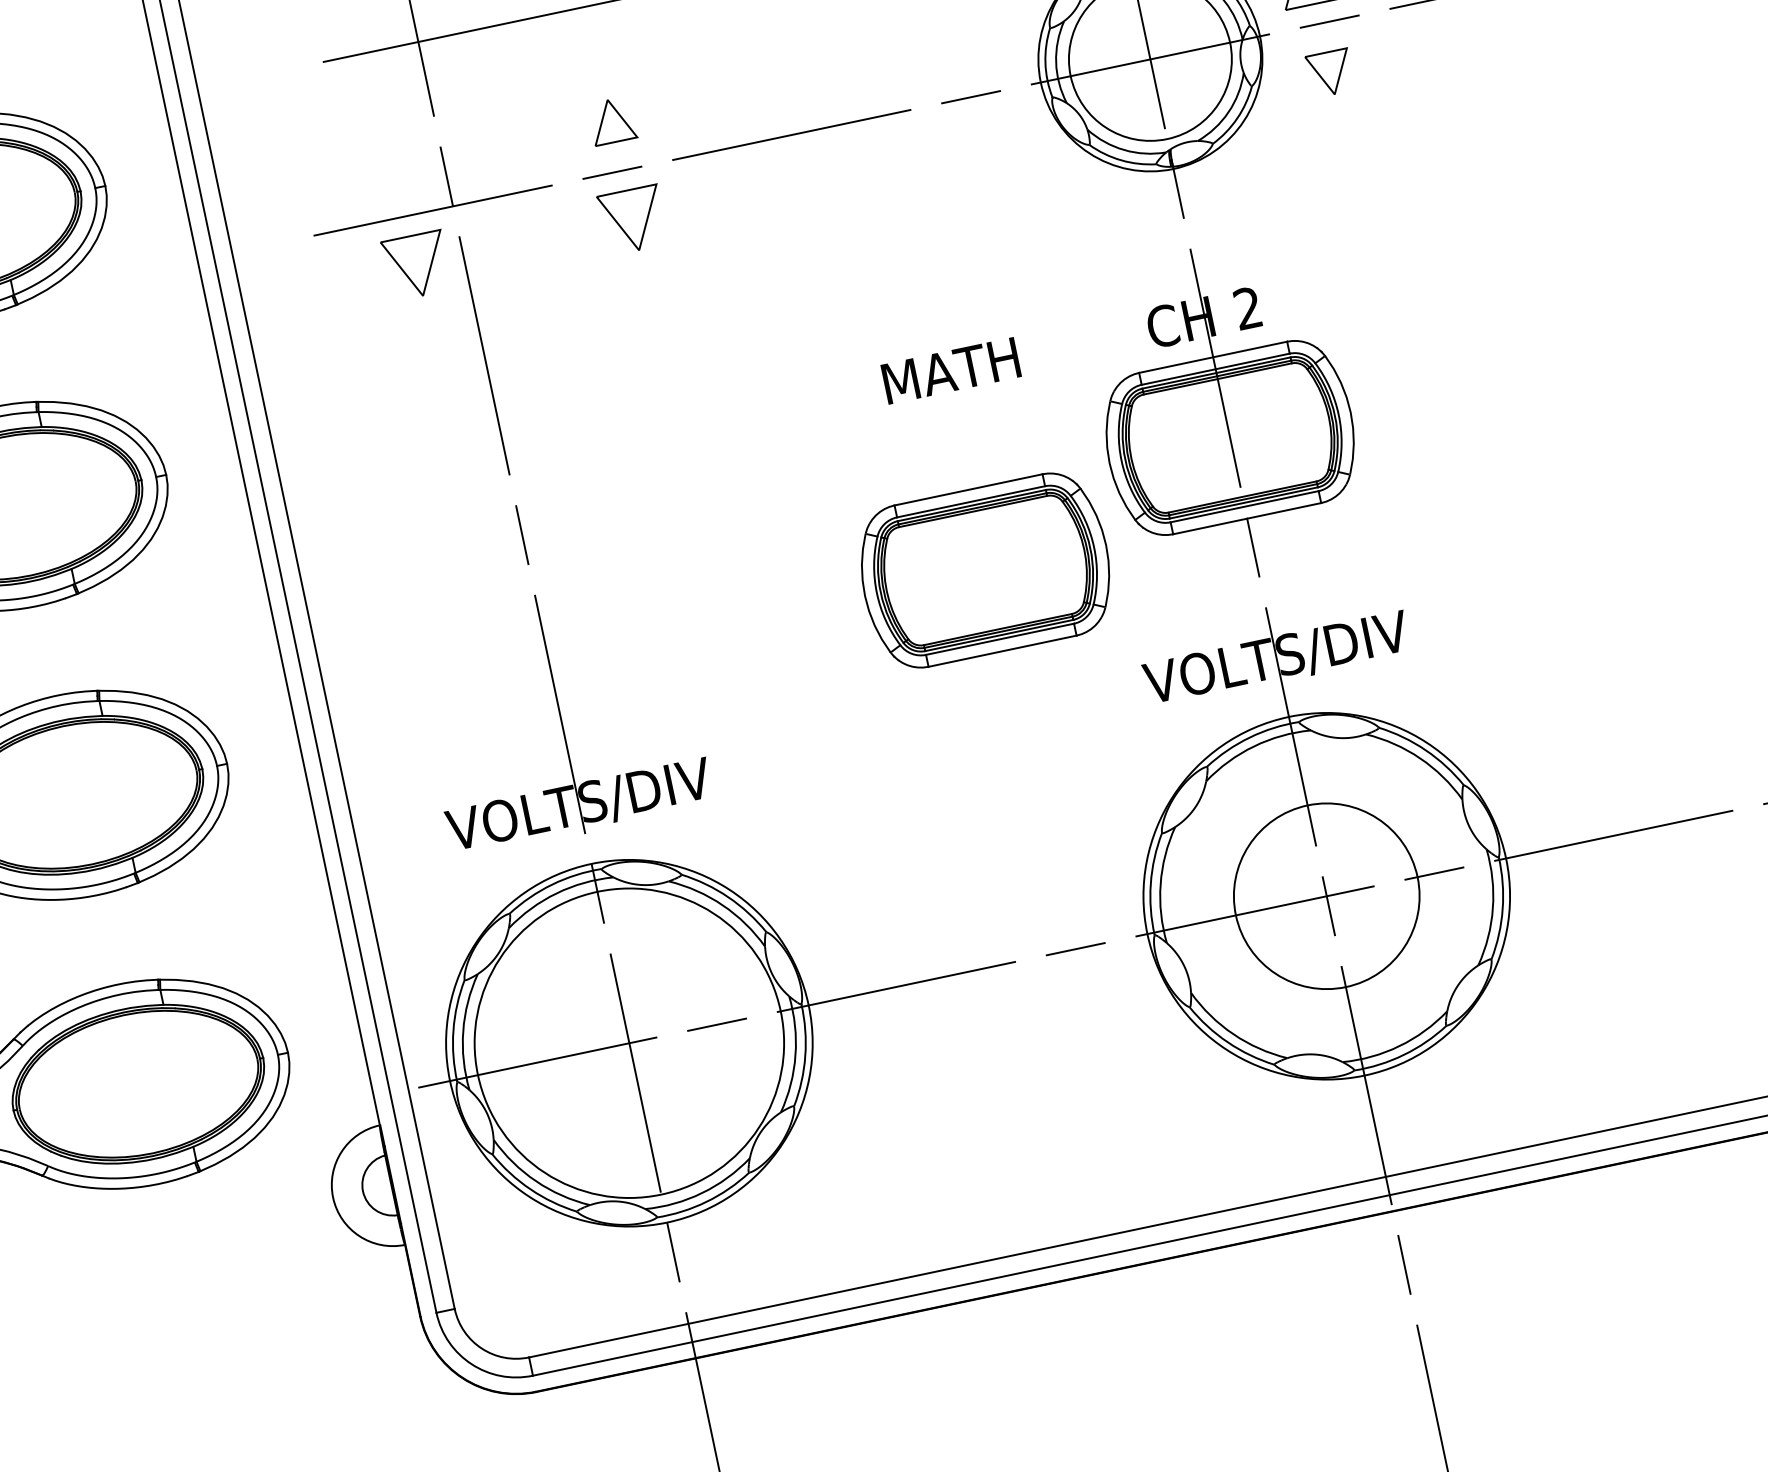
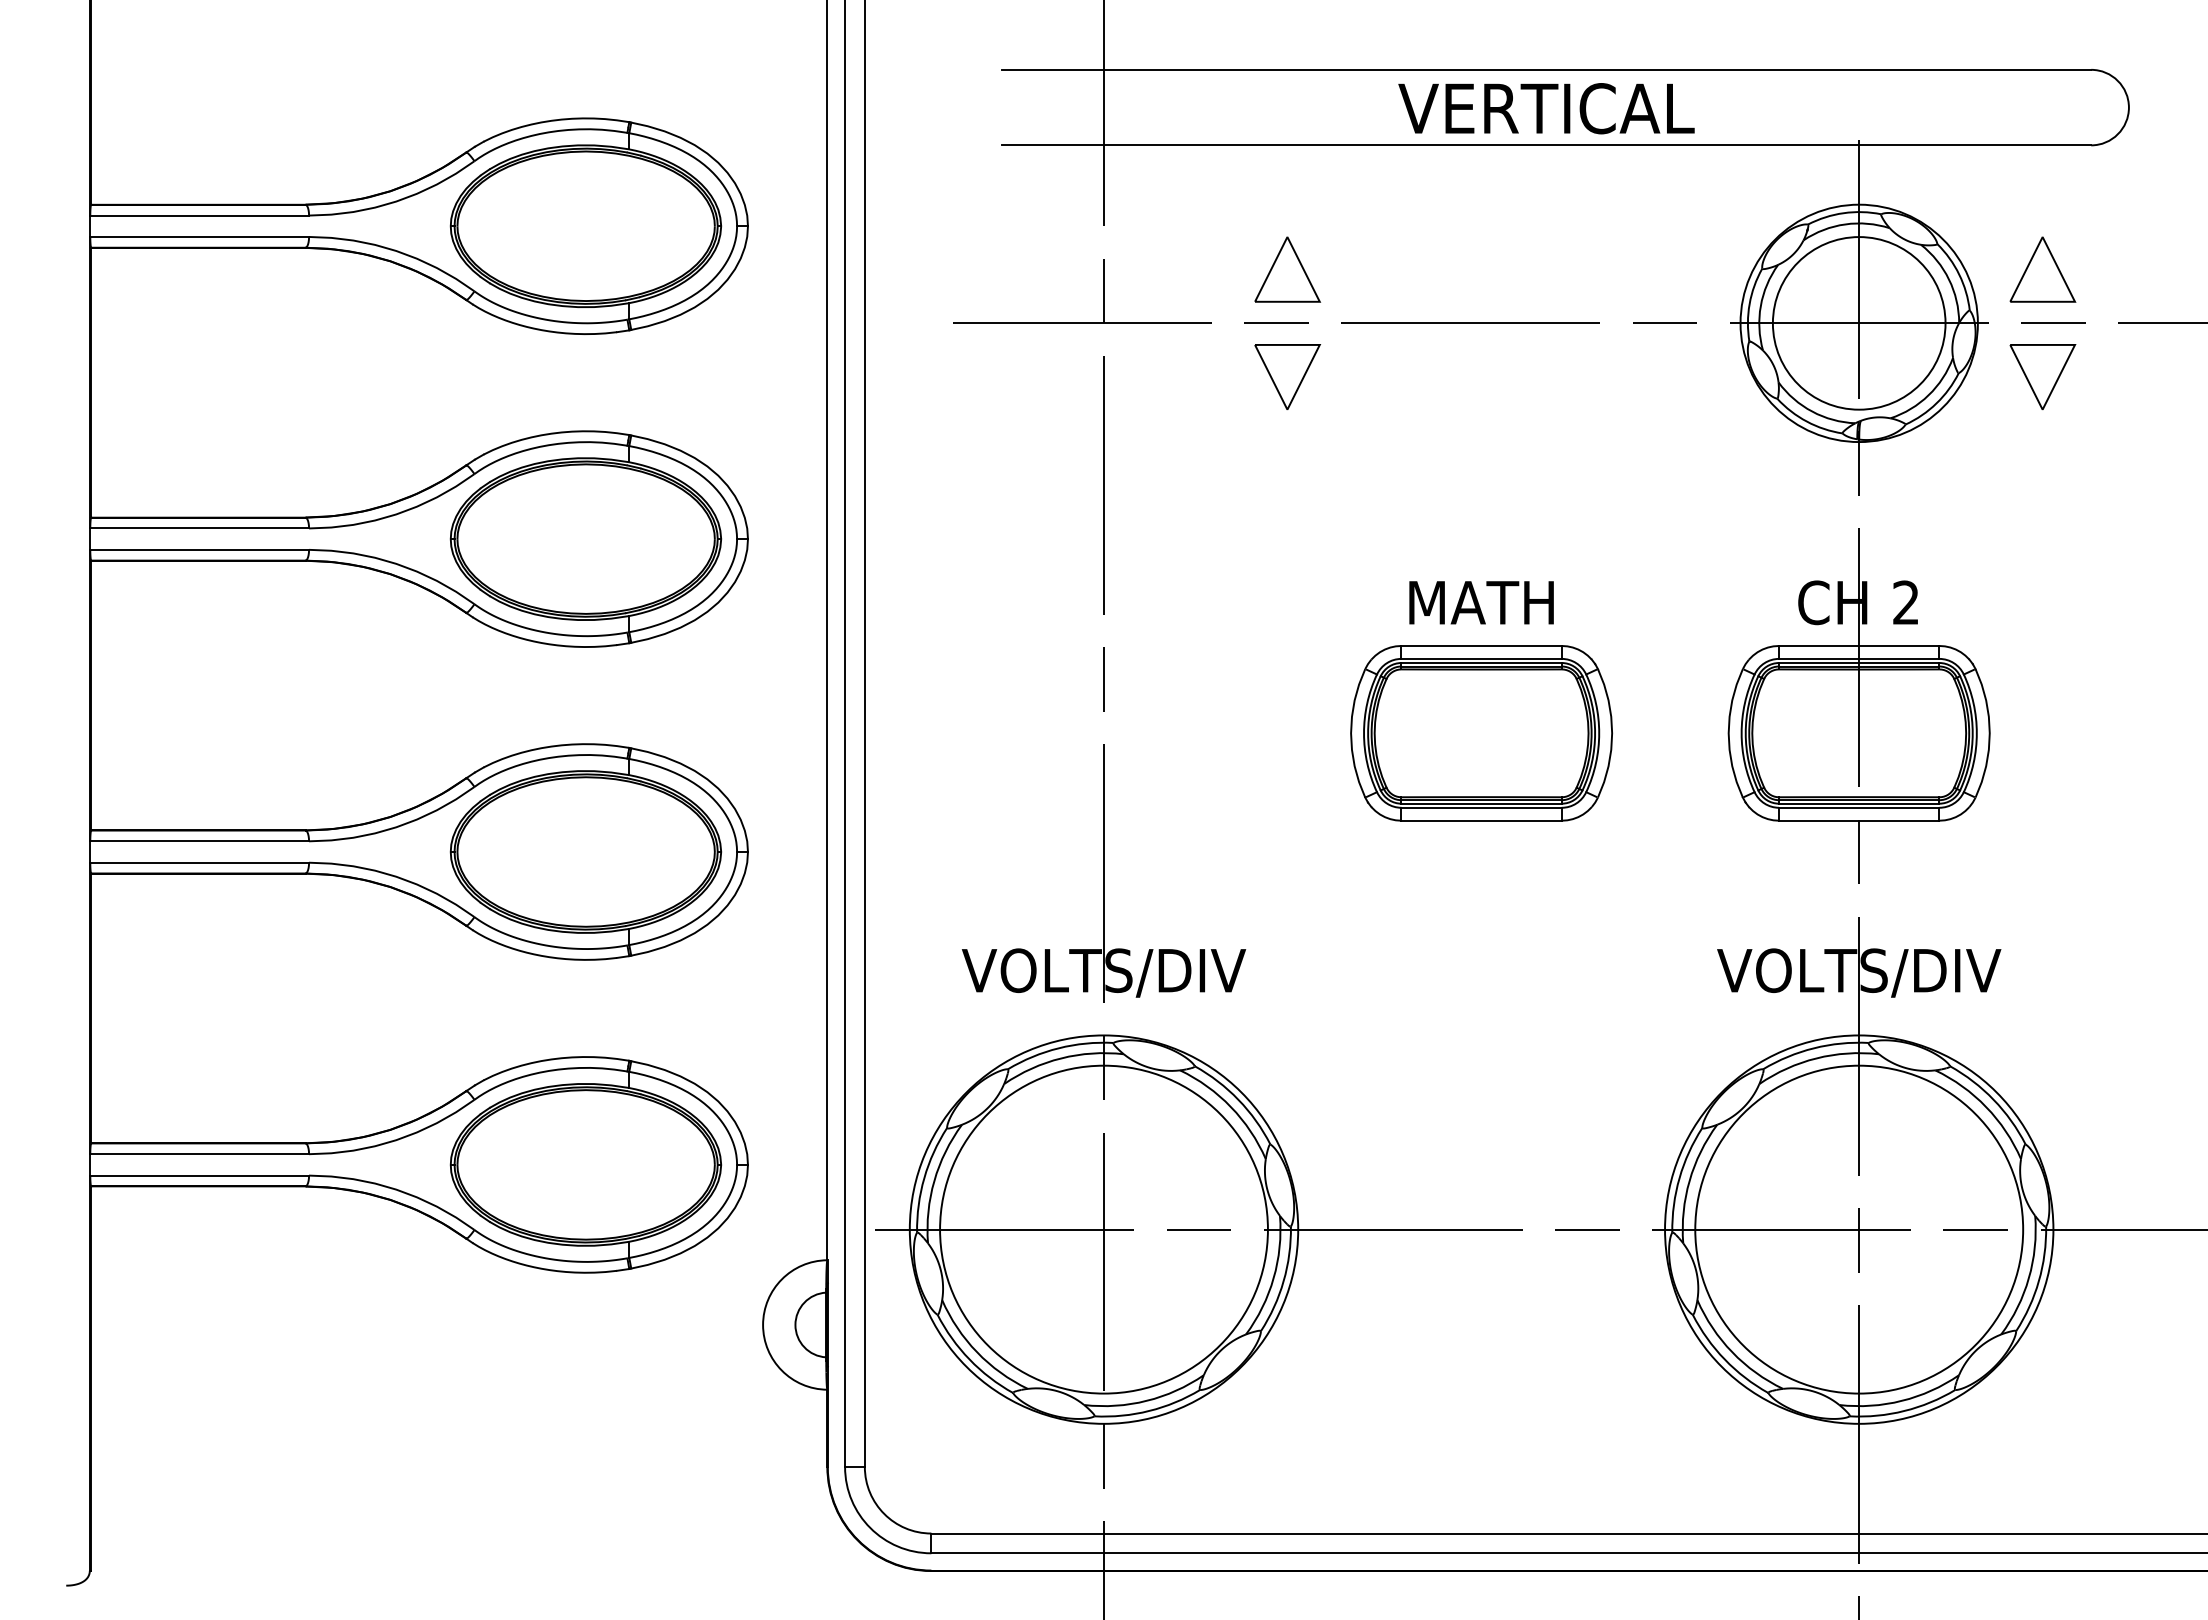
part: (1330, 73) -> (2042, 377), size x1.43
part: (611, 120) -> (1287, 269), size x1.43
part: (416, 266) -> (1053, 377), removed
text: (951, 370) -> (1481, 602), moved
part: (985, 570) -> (1481, 733), moved
circle: (1326, 896) -> (1859, 1229), size x1.67

